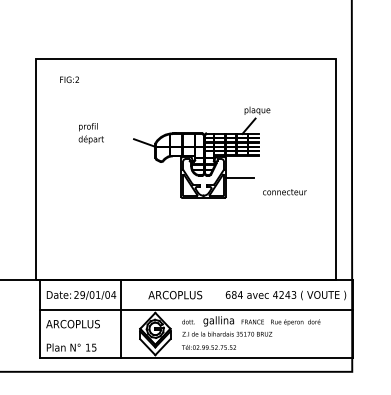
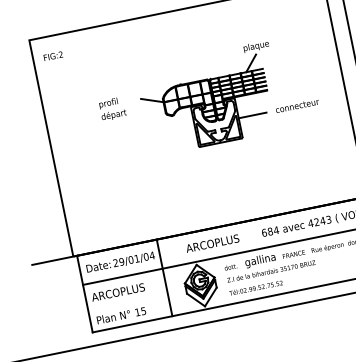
text: (69, 79) -> (53, 55), moved
text: (90, 133) -> (112, 109), moved
text: (284, 192) -> (297, 106), moved

